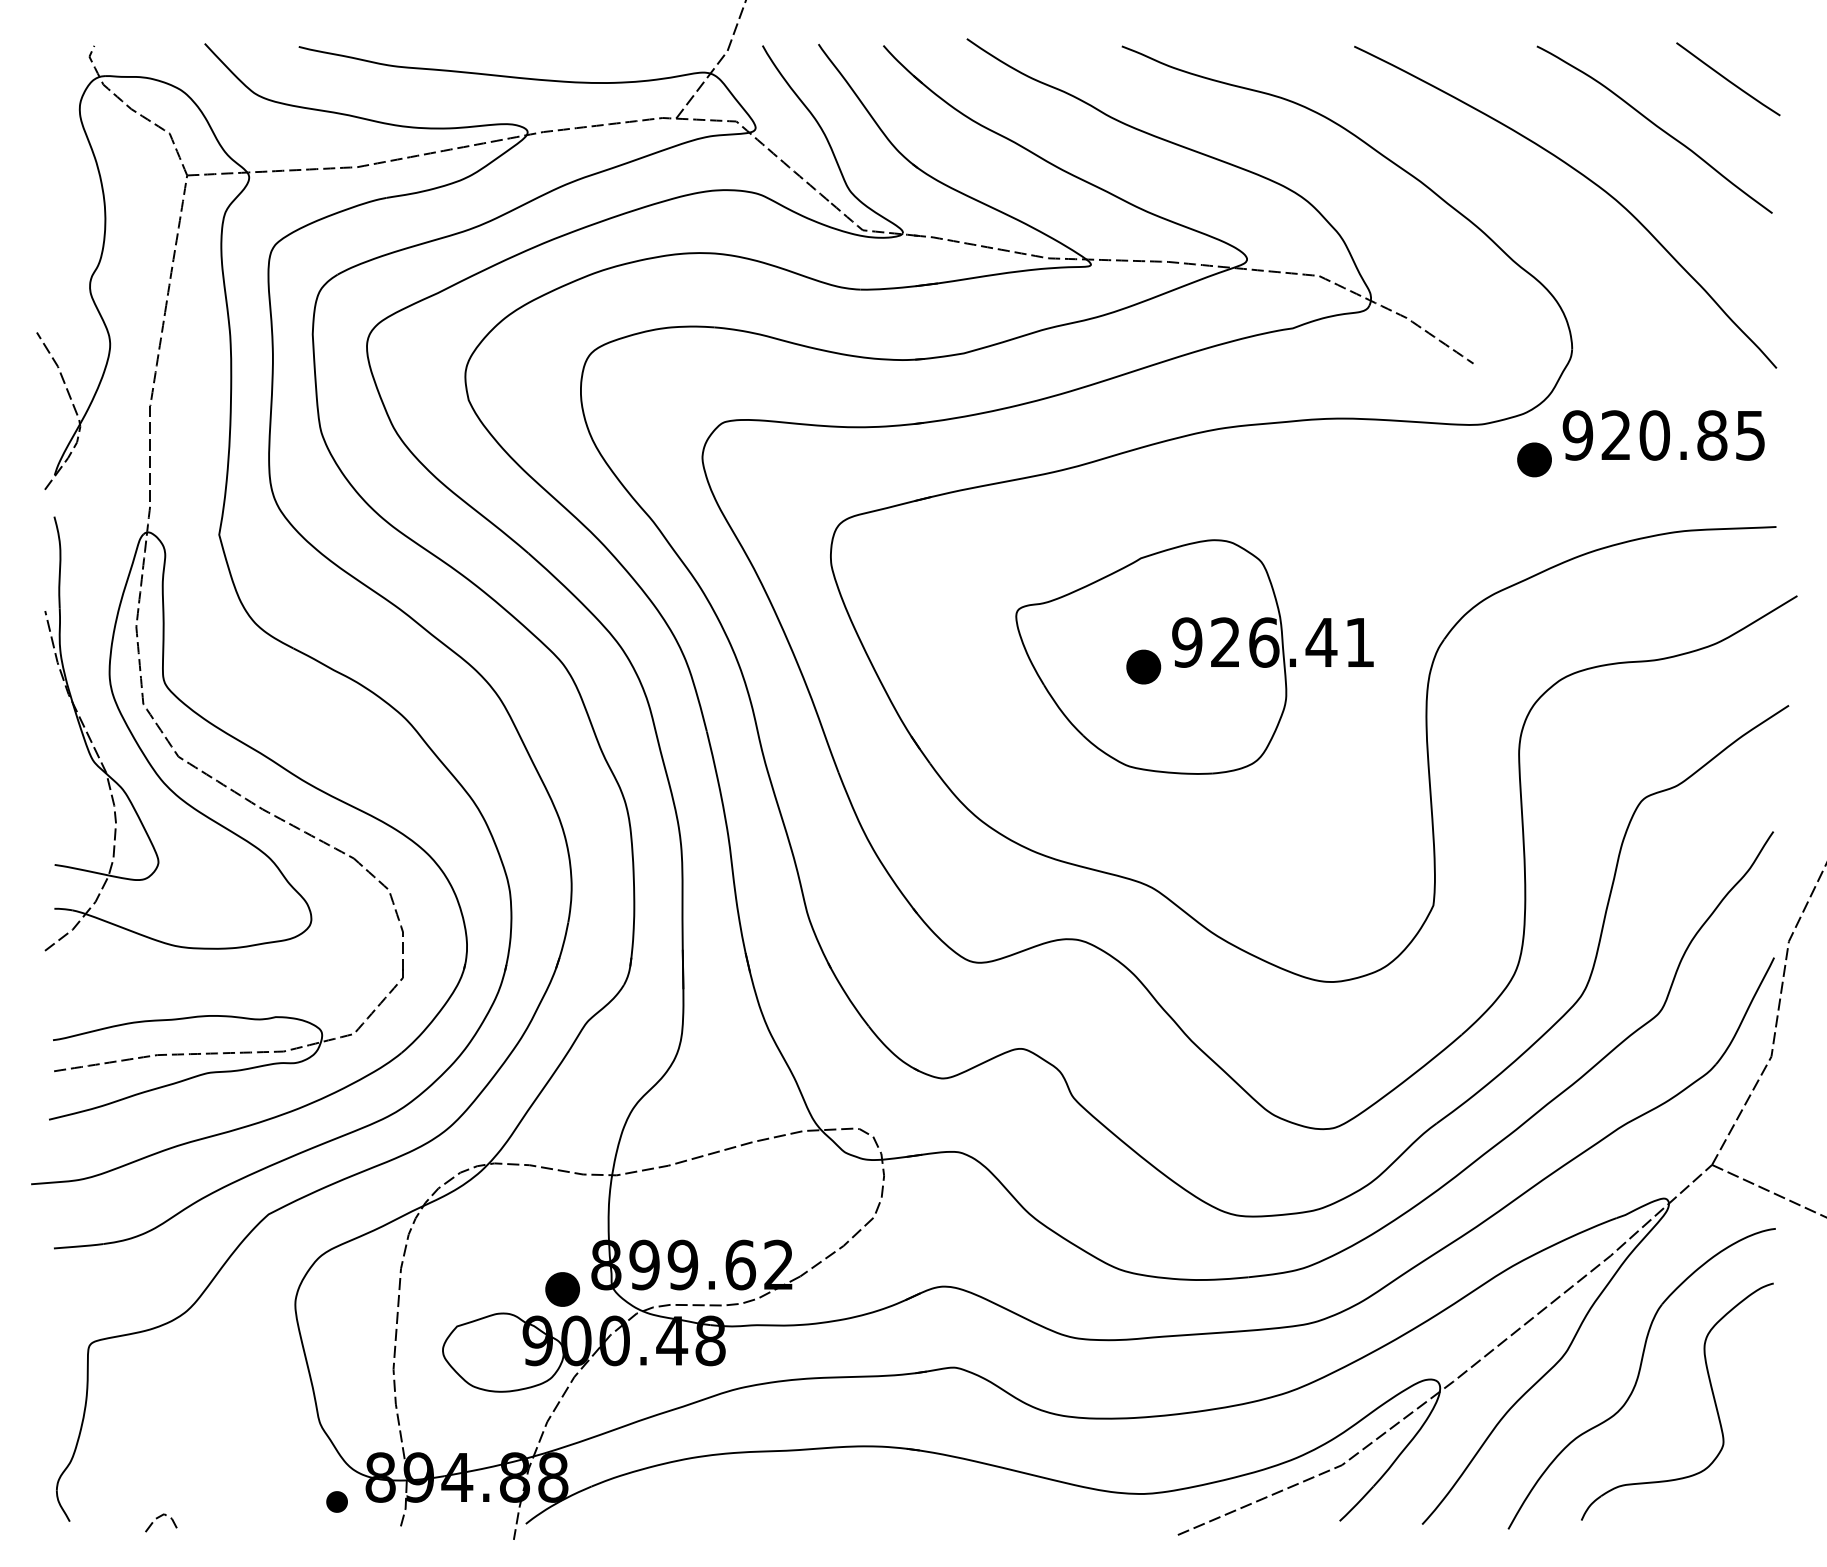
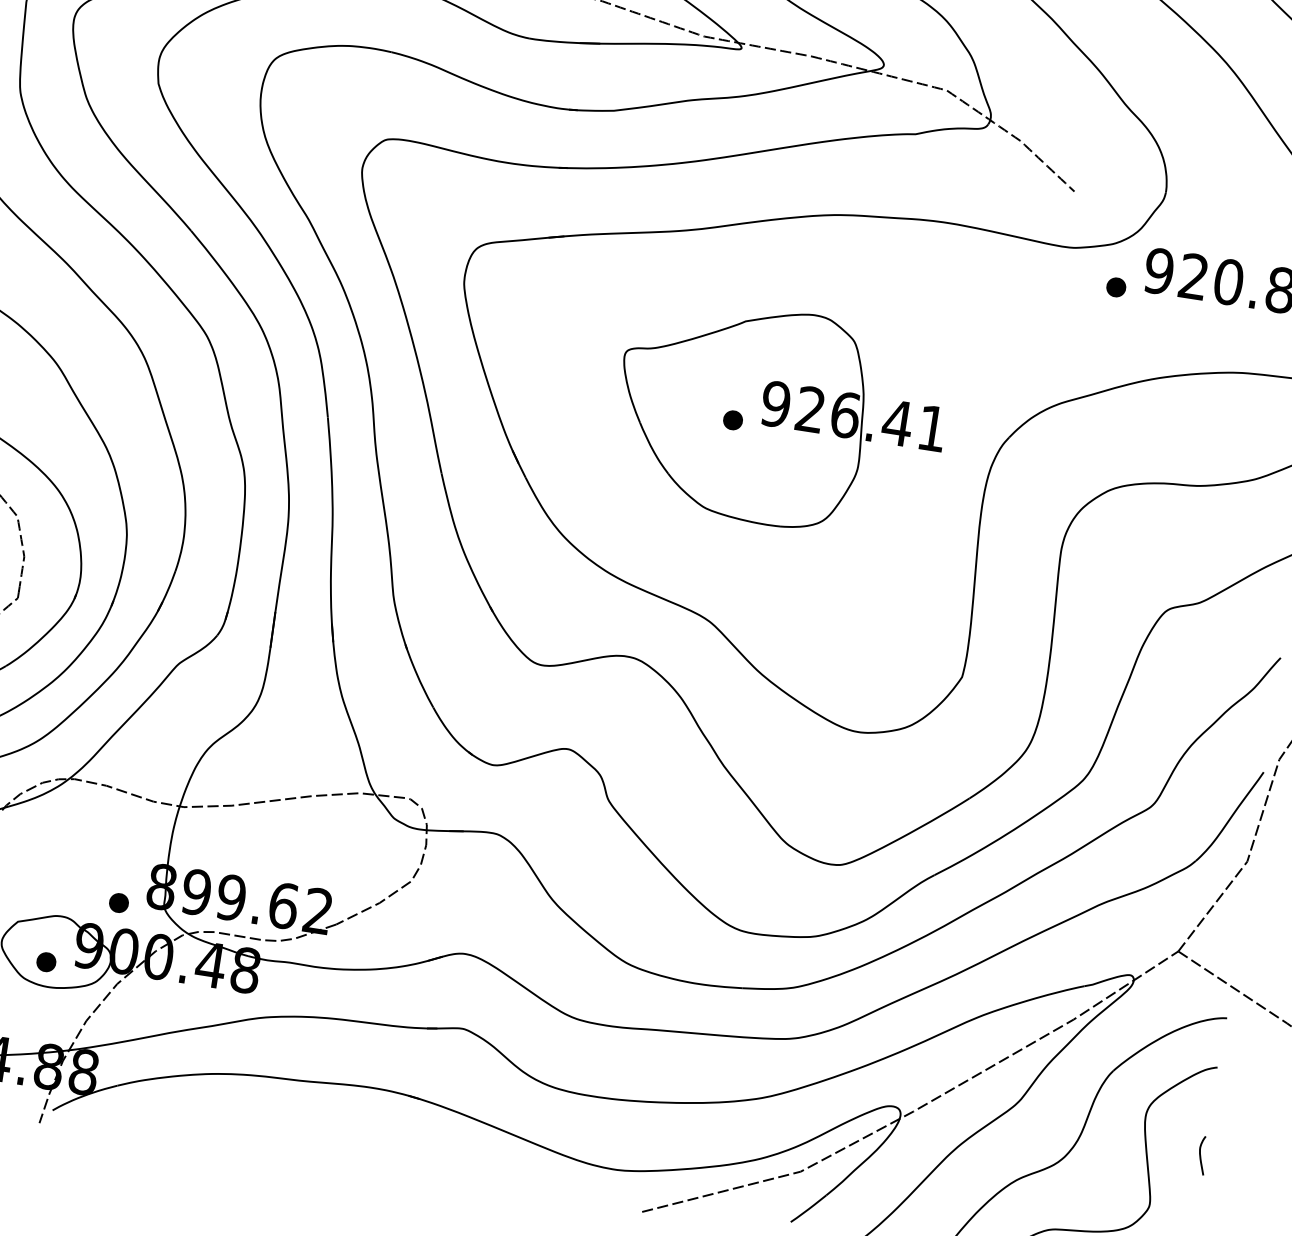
part: (1534, 459) -> (1116, 287), size x0.62
part: (1143, 666) -> (732, 419), size x0.62
part: (562, 1289) -> (118, 903), size x0.62
part: (494, 1365) -> (46, 962), added
curve: (1770, 1380) -> (1201, 1155), added

